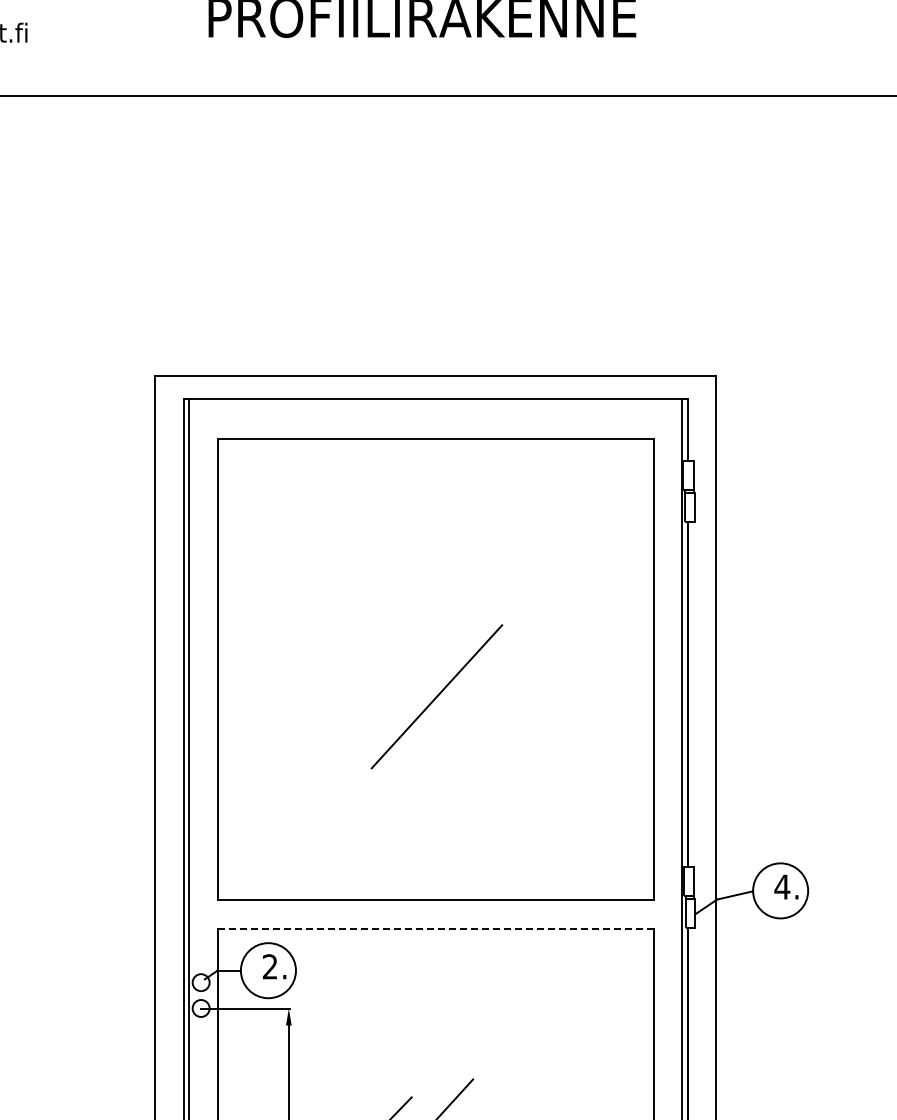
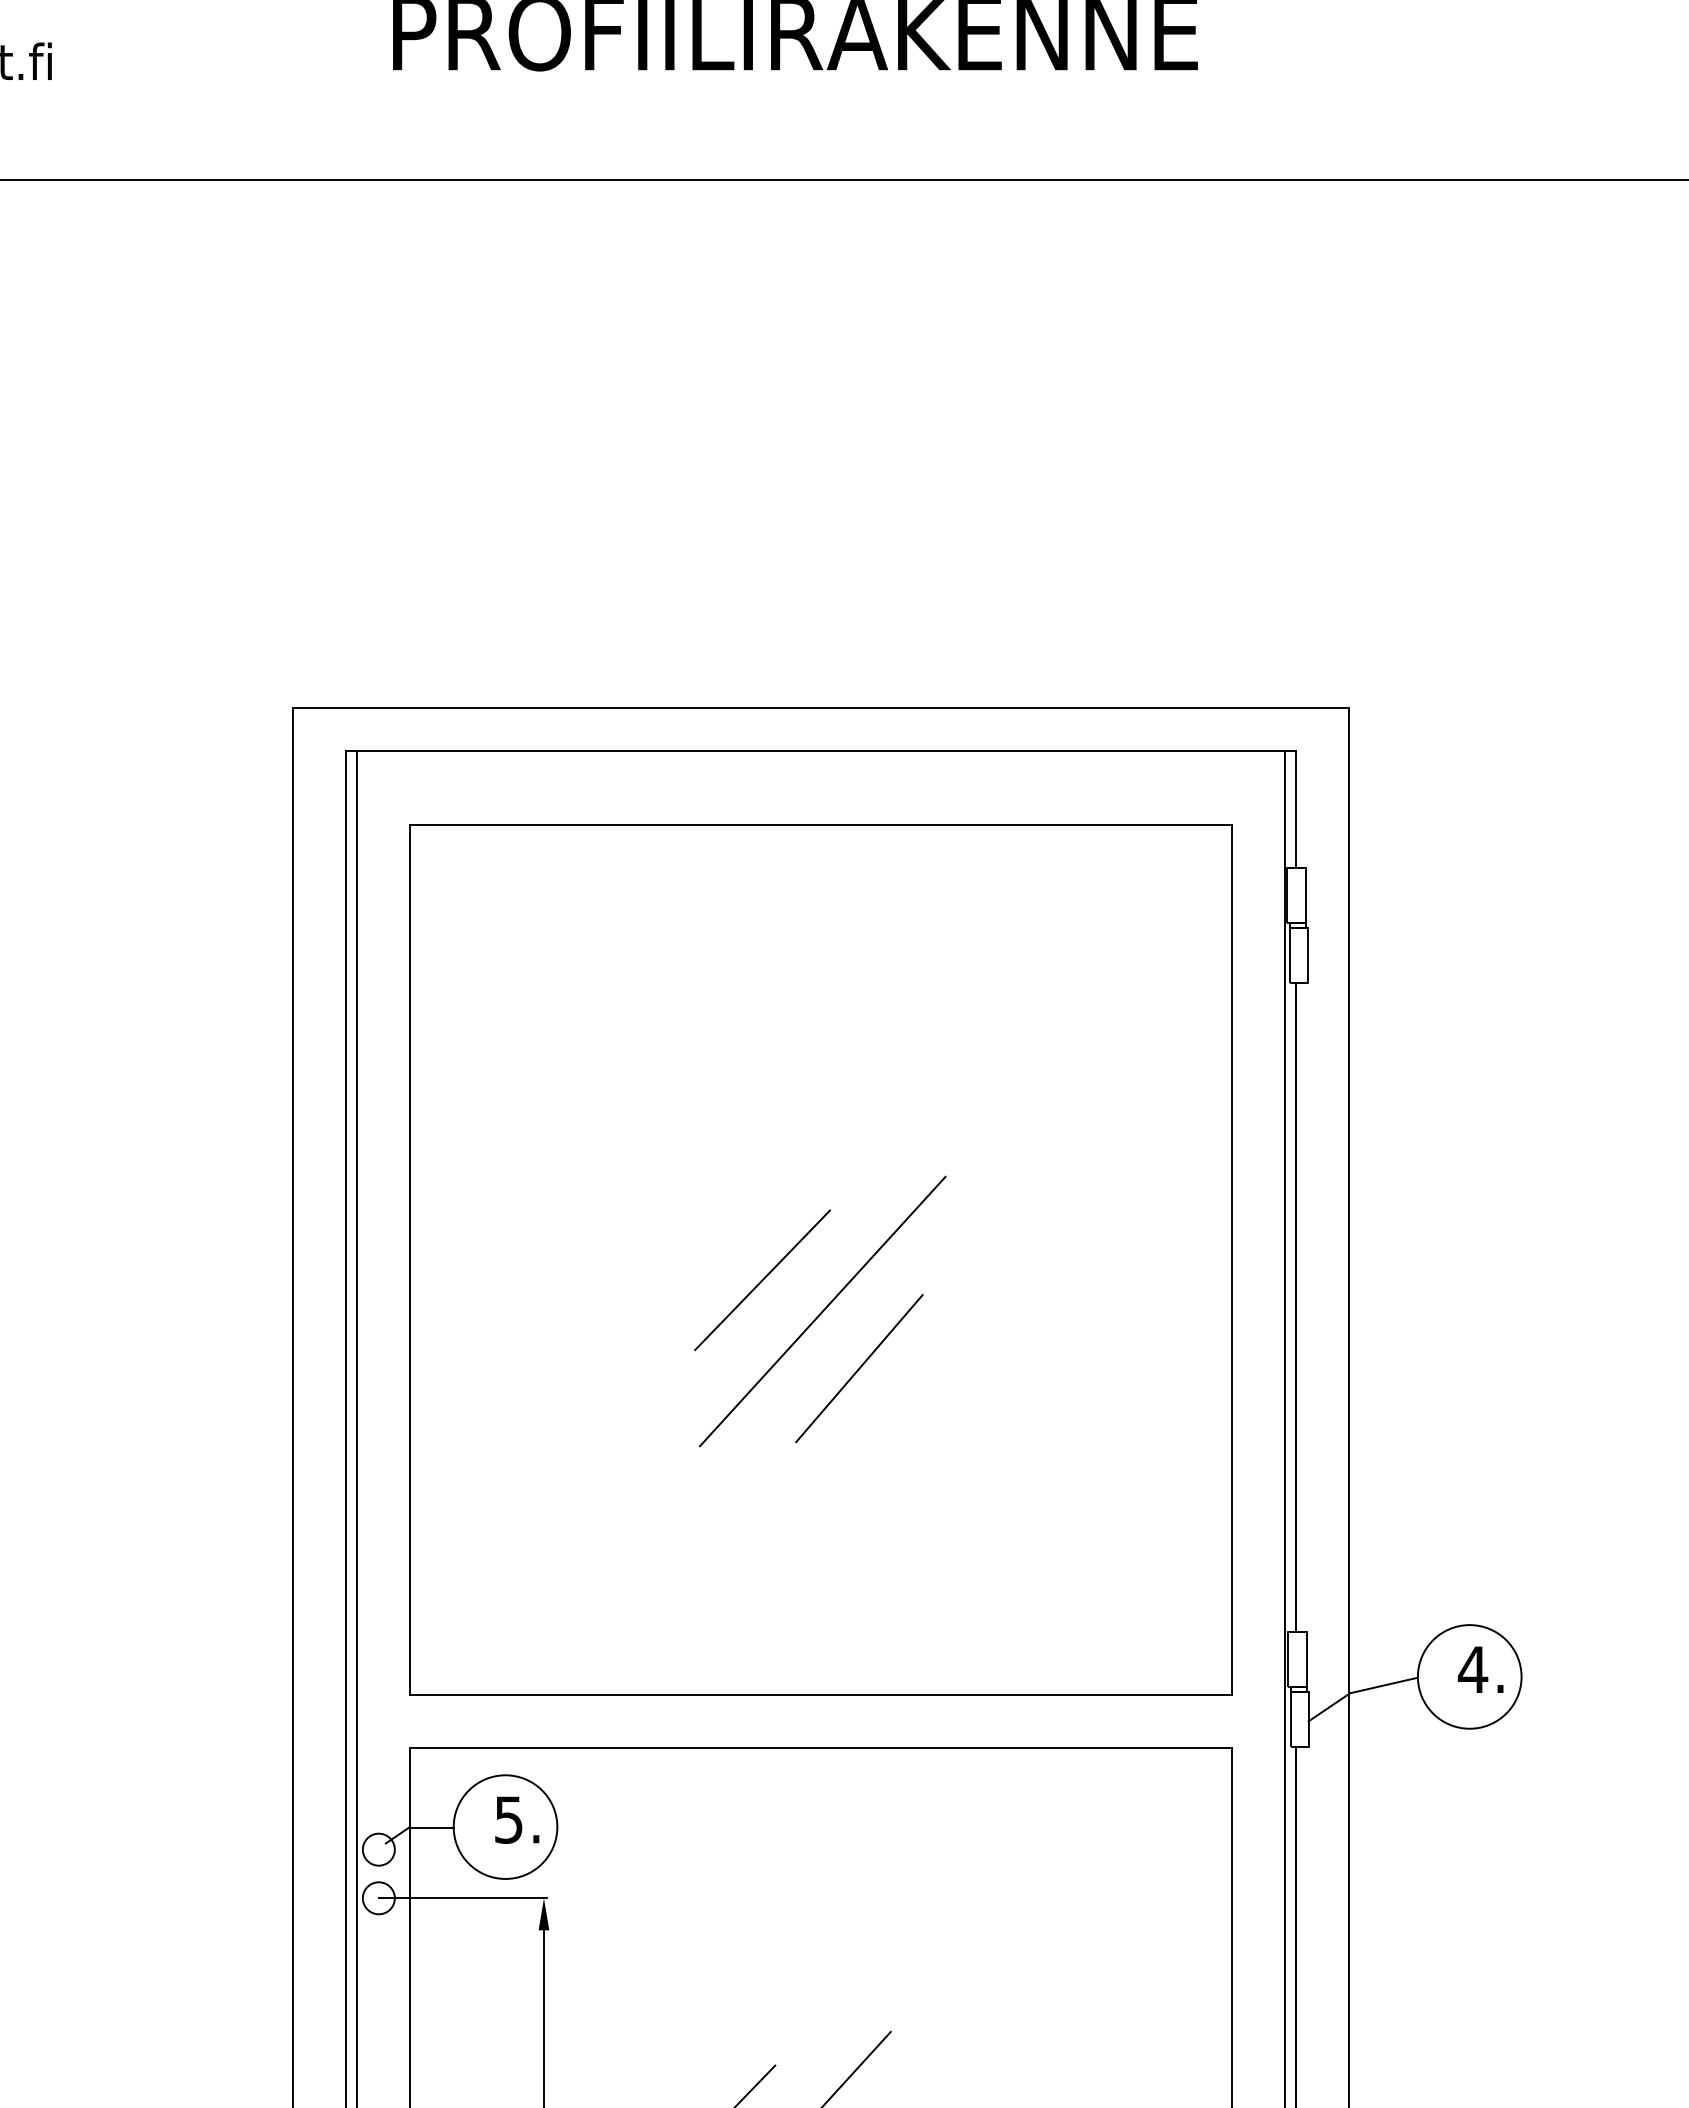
line: (404, 680) -> (761, 1280), added
line: (455, 727) -> (857, 1369), added
line: (436, 928) -> (821, 1747), dashed -> solid
text: (269, 966) -> (507, 1819), 2. -> 5.

